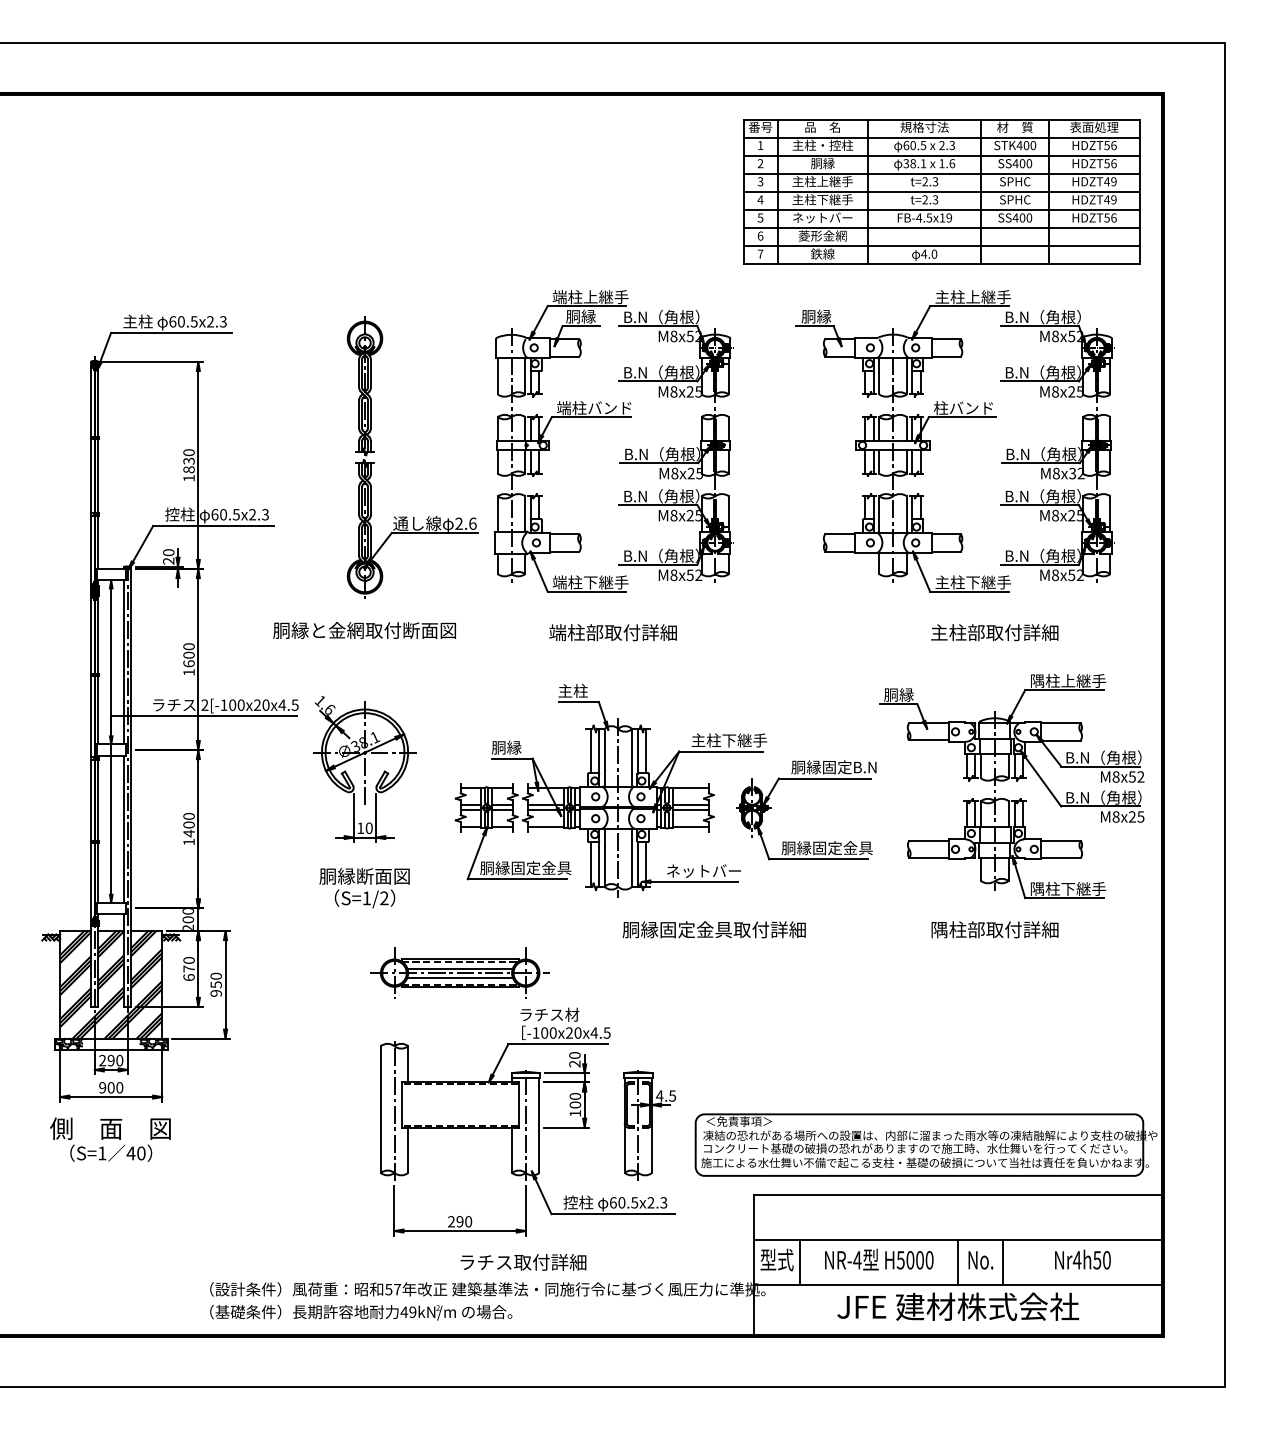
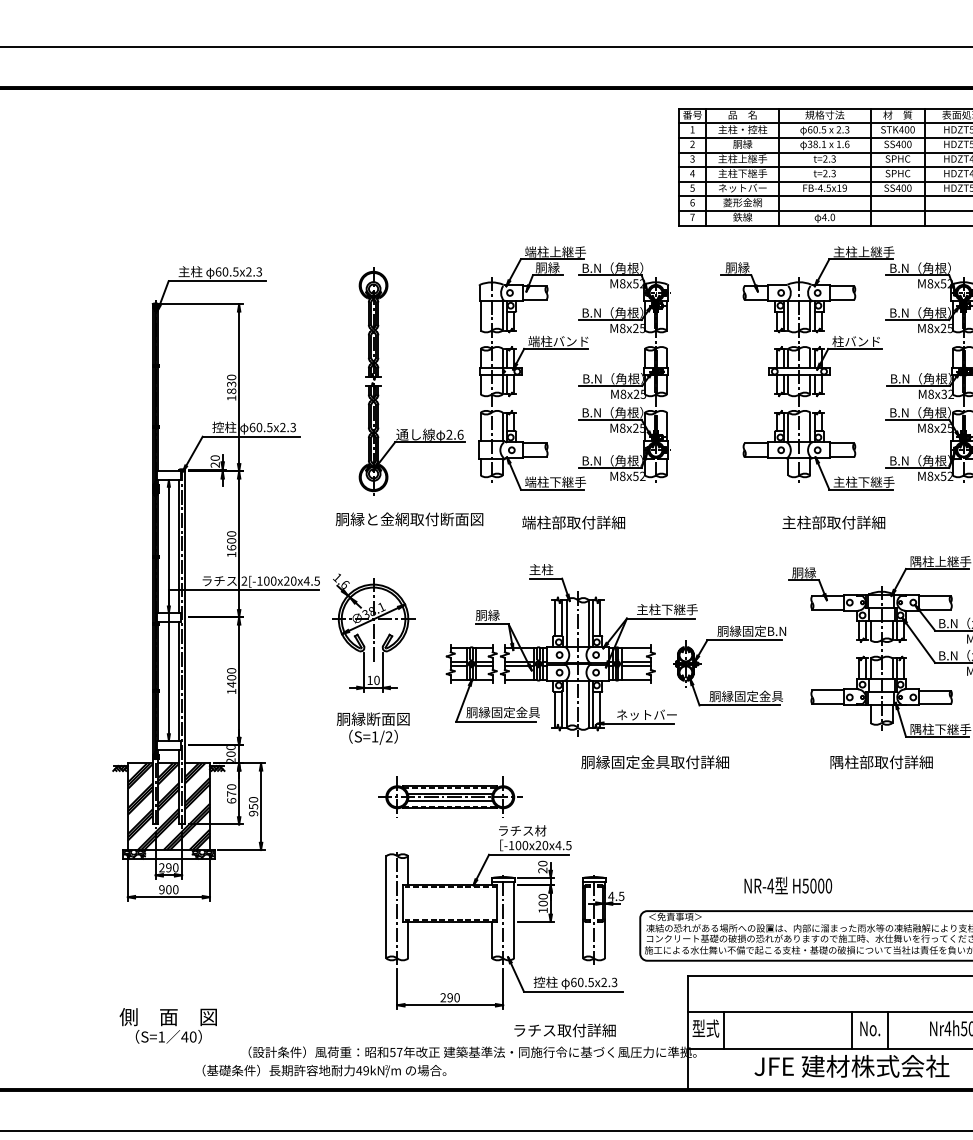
text: (364, 630) -> (409, 519), moved
text: (994, 632) -> (833, 522), moved
text: (110, 1139) -> (168, 1025), moved
text: (879, 1259) -> (788, 885), moved
text: (523, 1262) -> (565, 1030), moved
text: (361, 1312) -> (324, 1070), moved

